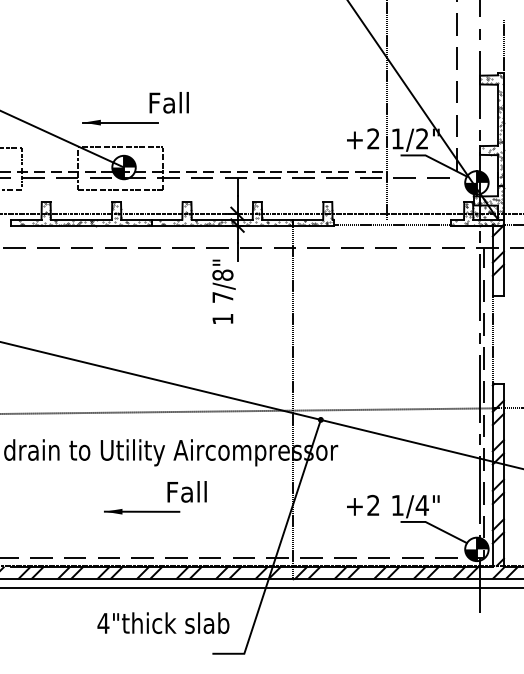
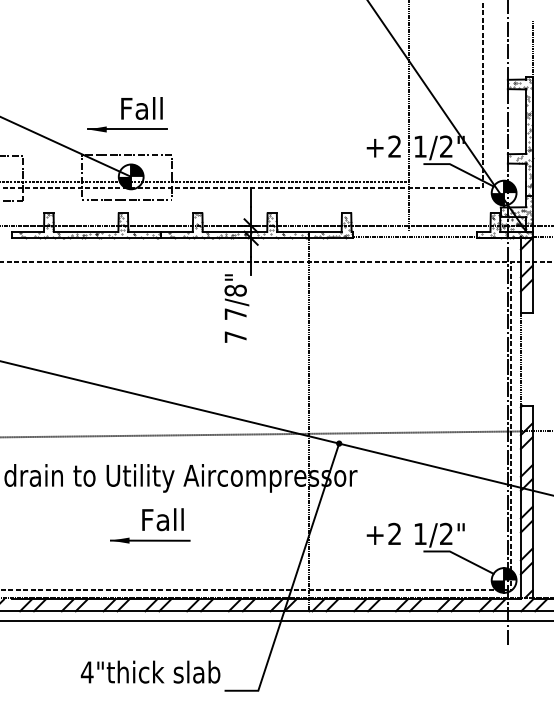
text: (168, 102) -> (141, 108), moved
text: (222, 318) -> (235, 336), 1 -> 7
text: (186, 491) -> (162, 519), moved
text: (421, 504) -> (445, 533), 1/4" -> 1/2"
text: (163, 622) -> (150, 671), moved

